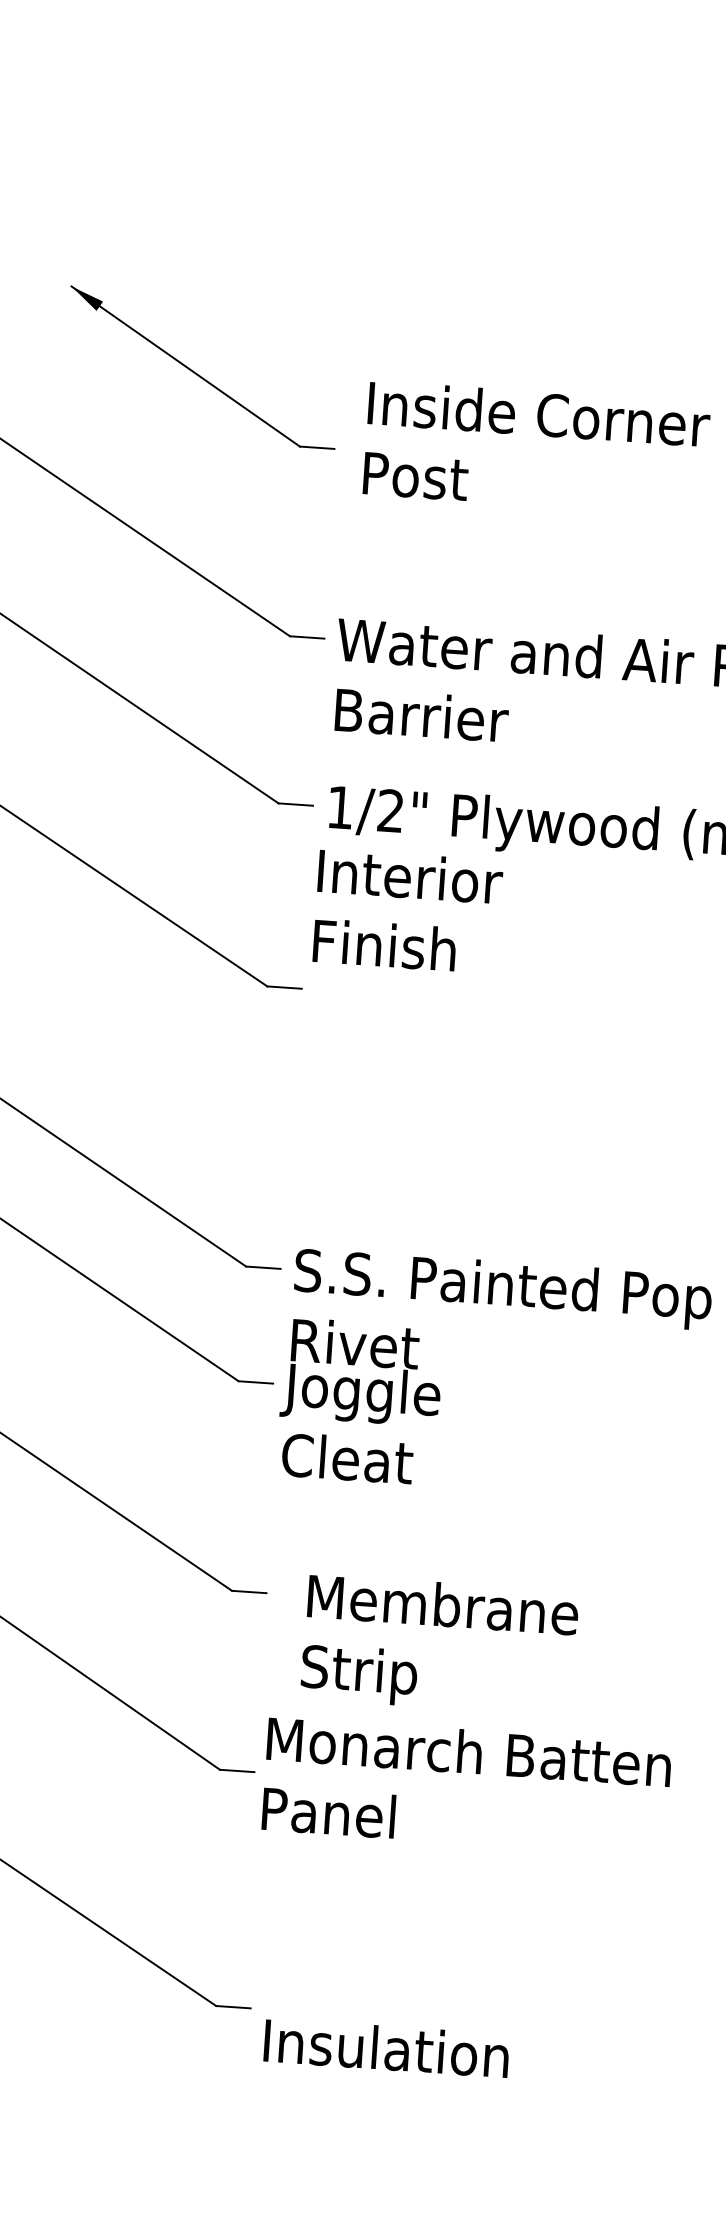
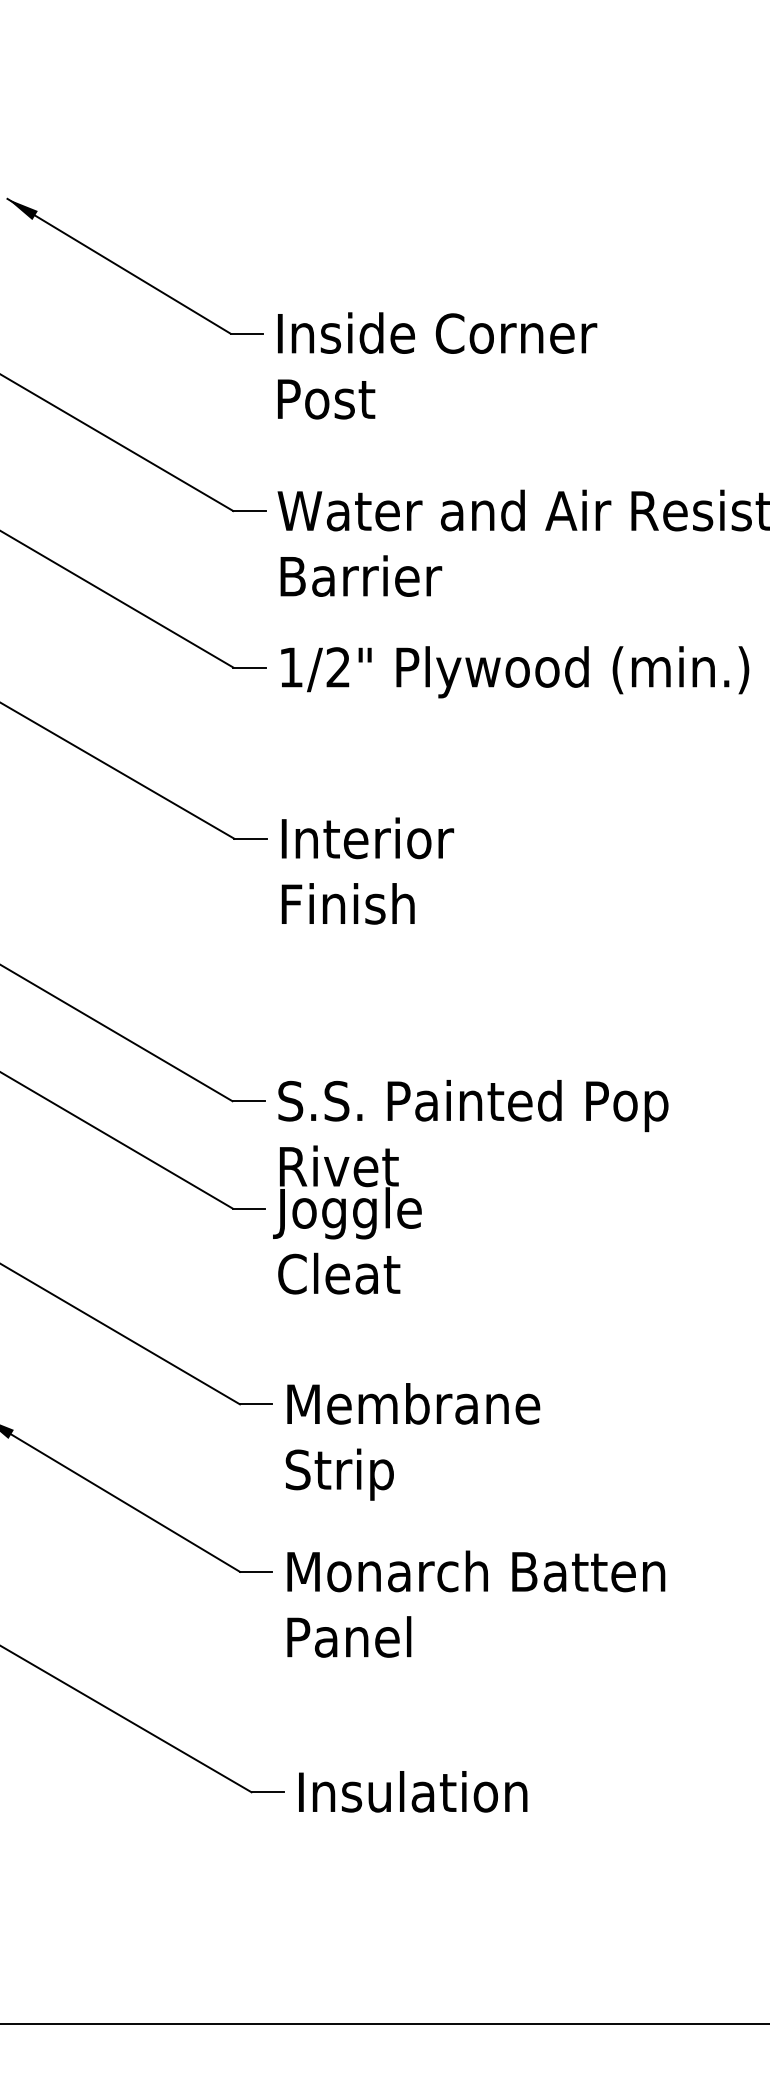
text: (536, 448) -> (437, 365), moved
text: (407, 910) -> (367, 870), moved
text: (439, 1644) -> (412, 1441), moved
text: (467, 1786) -> (476, 1603), moved
text: (387, 2047) -> (413, 1791), moved

